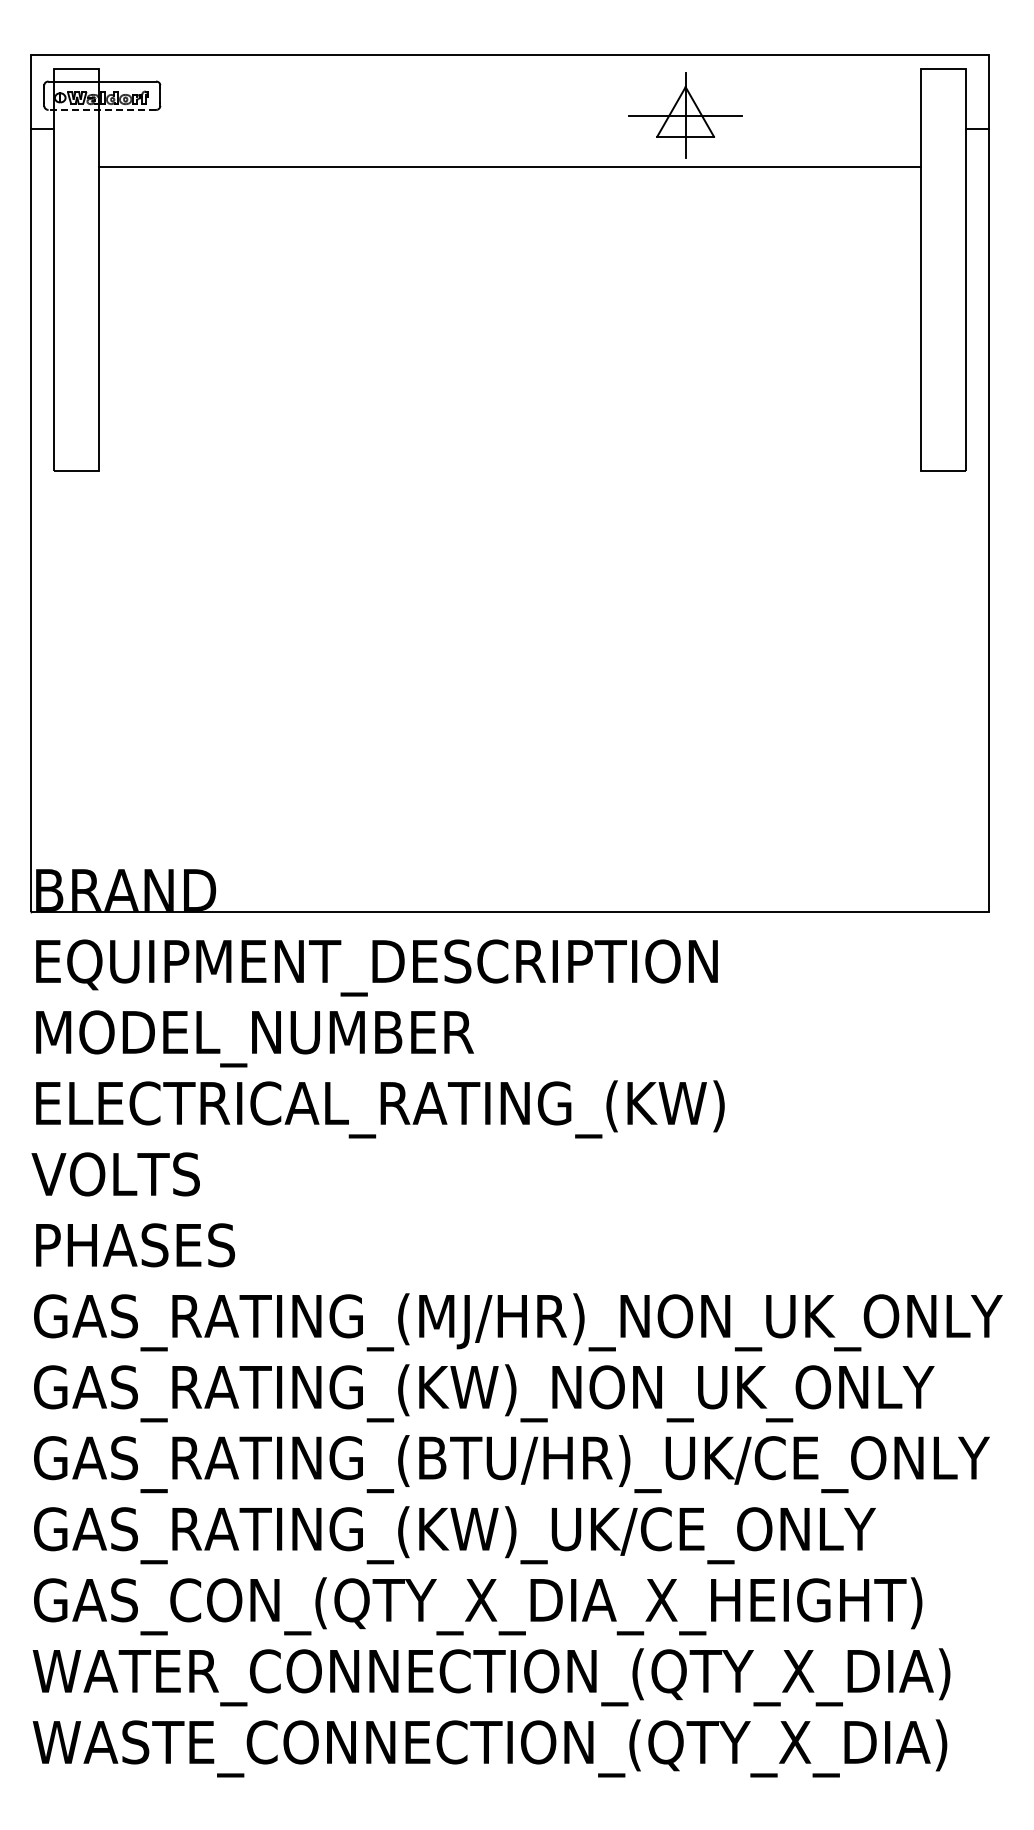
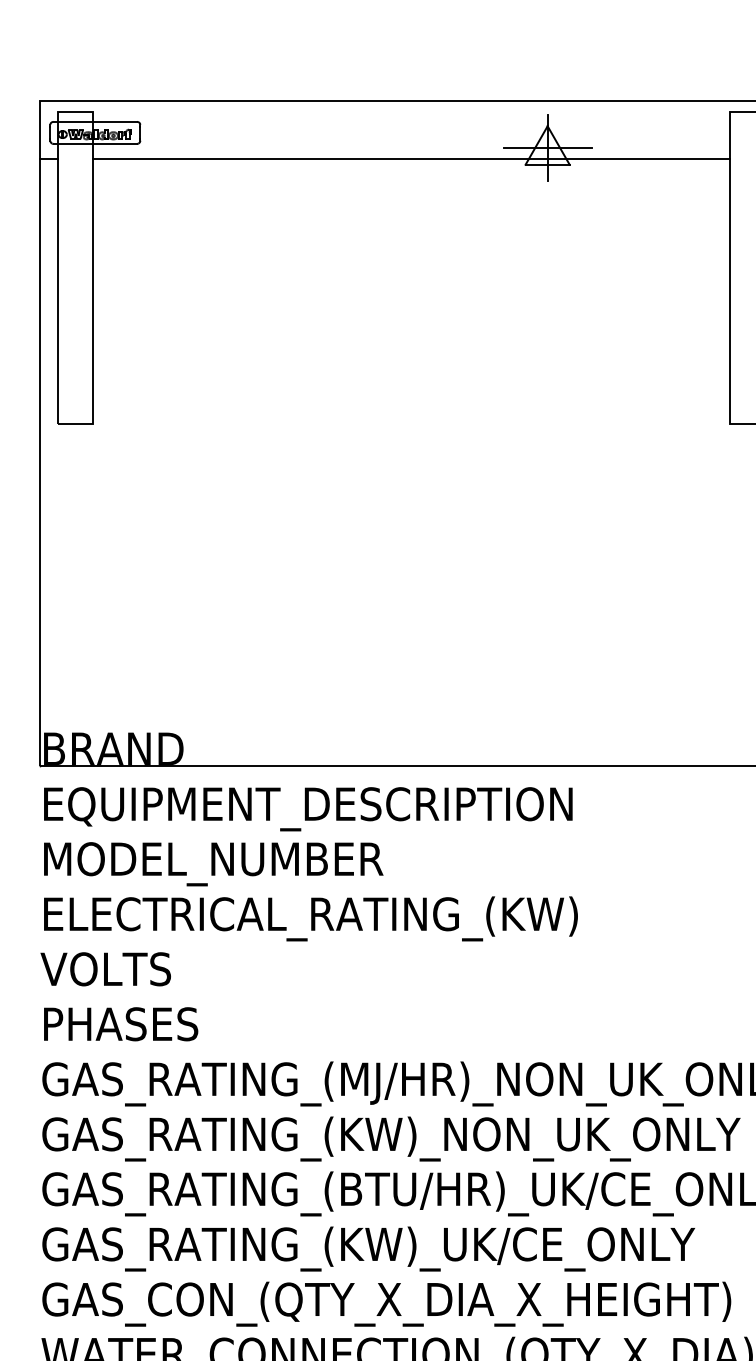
line: (102, 109) -> (95, 143), dashed -> solid
line: (509, 167) -> (411, 159), moved

